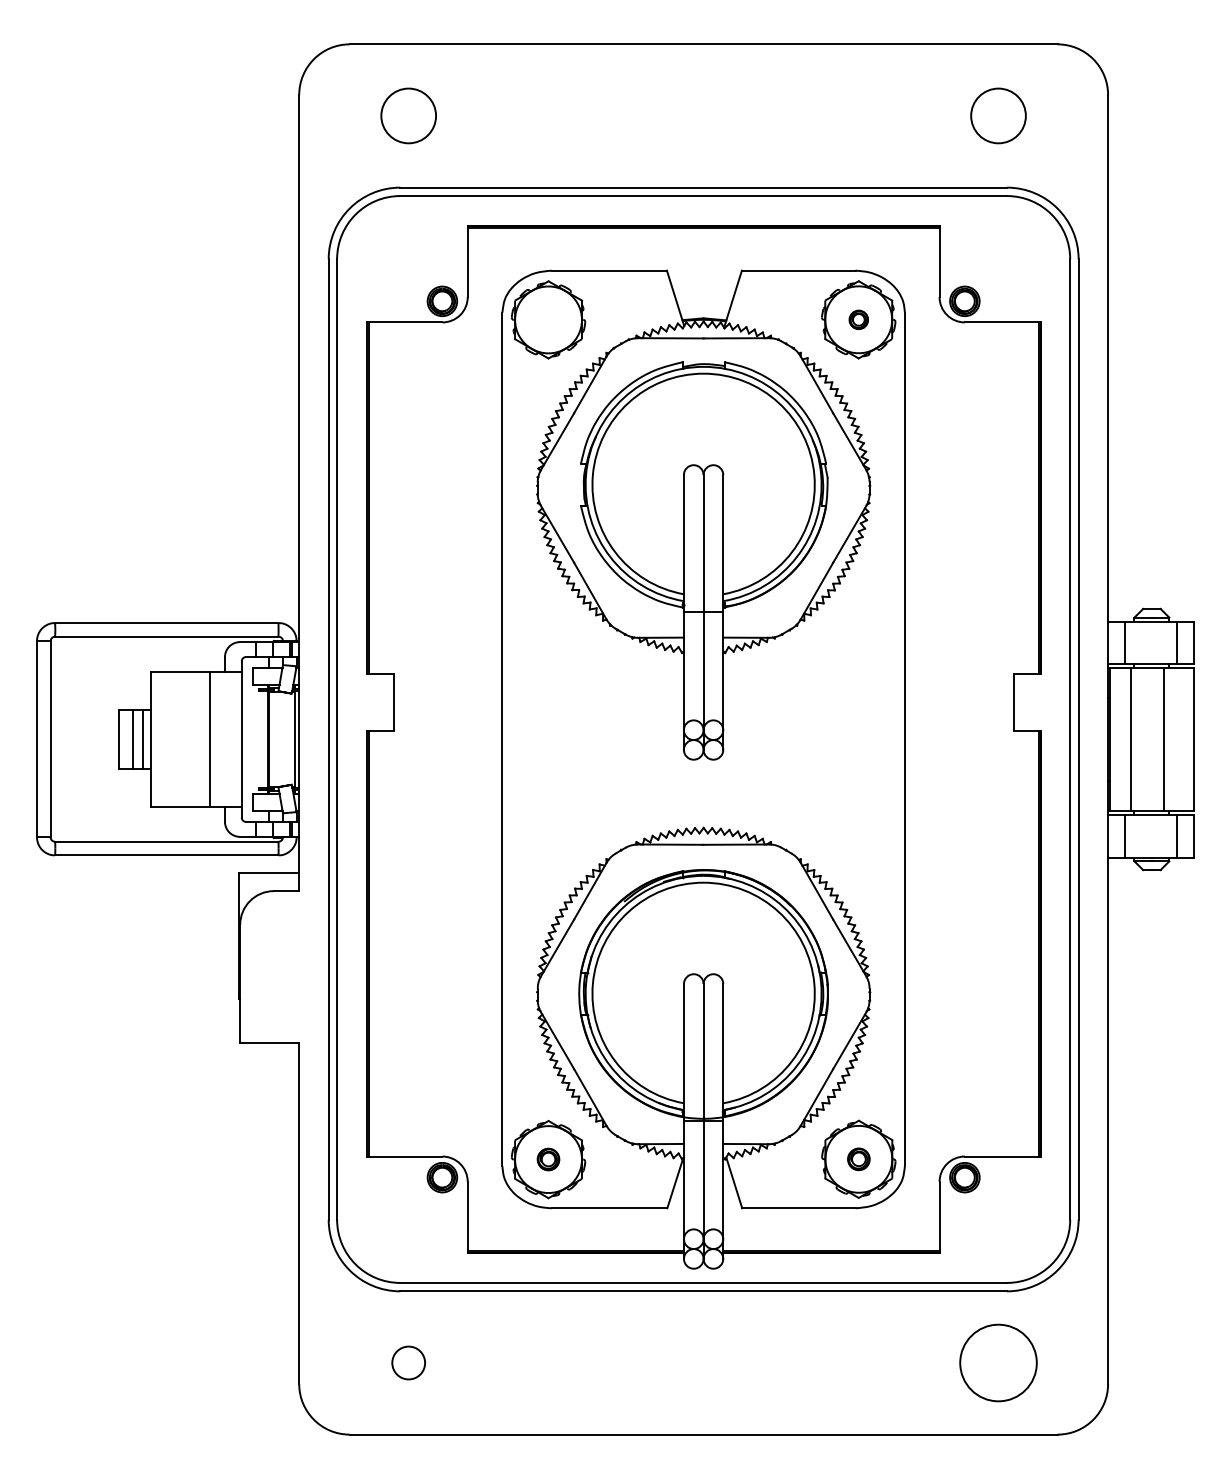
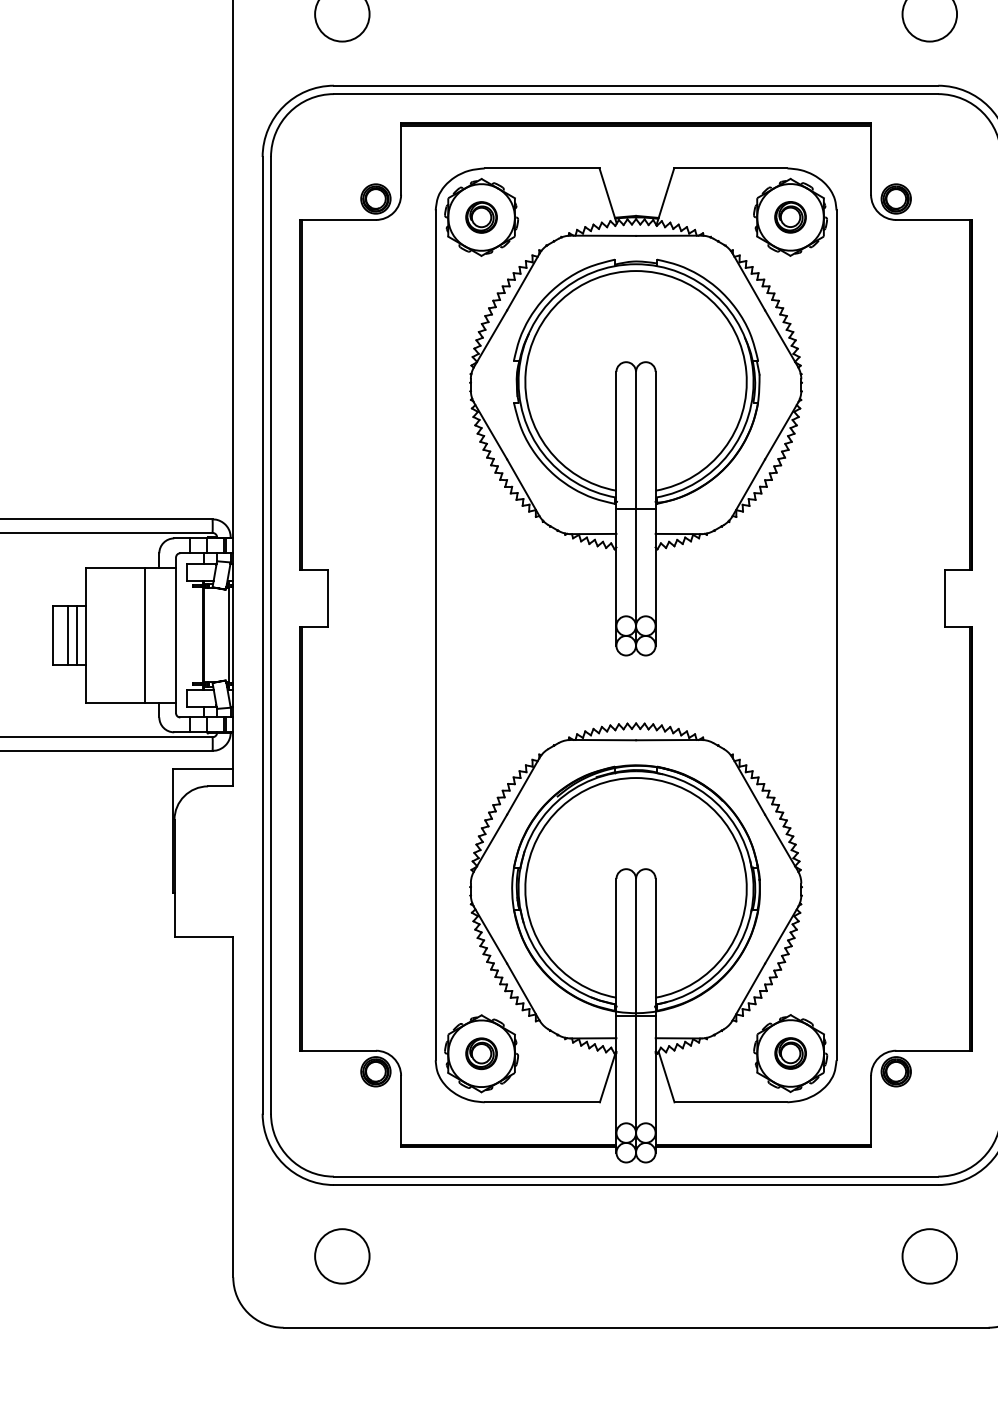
part: (548, 319) -> (481, 217), added
part: (858, 319) -> (790, 217), size x1.67
part: (548, 1159) -> (481, 1053), size x1.43
part: (858, 1159) -> (790, 1053), size x1.43
circle: (408, 1362) -> (342, 1255), size x1.67
circle: (998, 1362) -> (929, 1255), size x0.71

